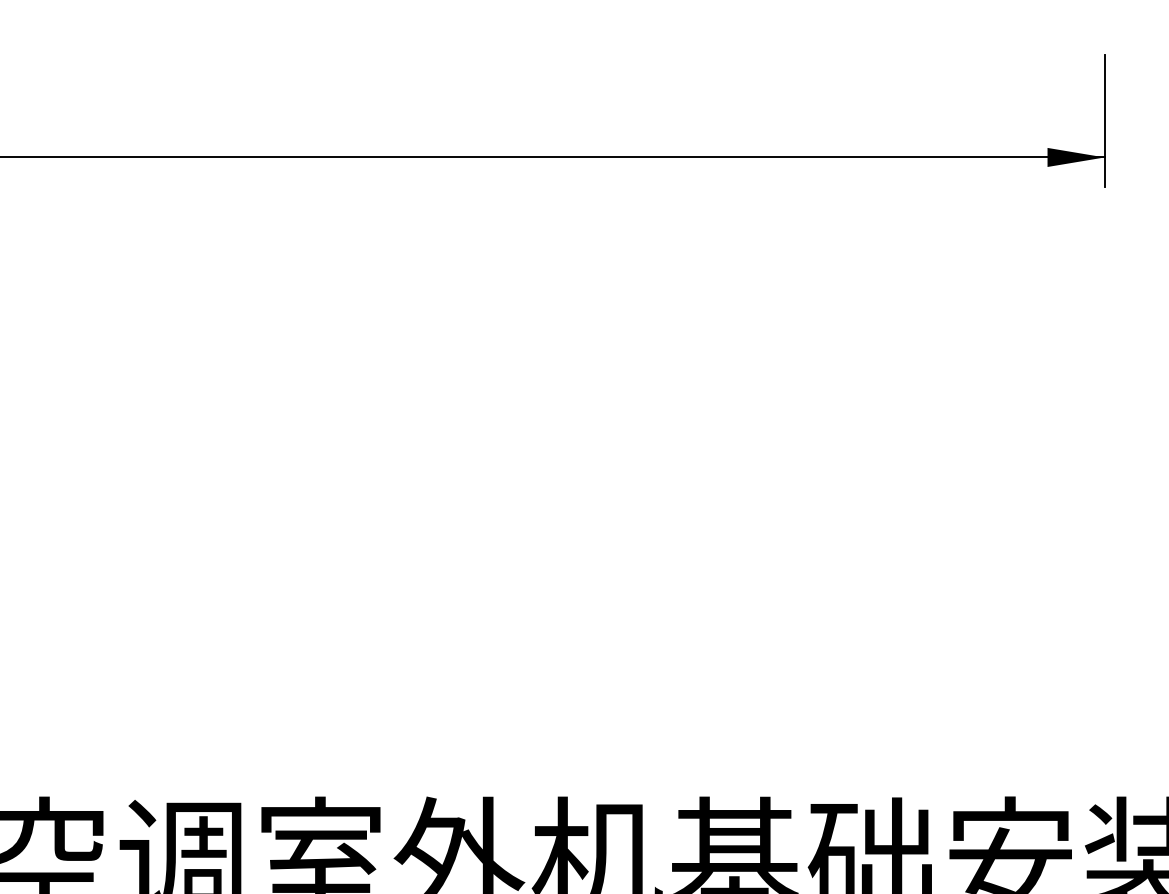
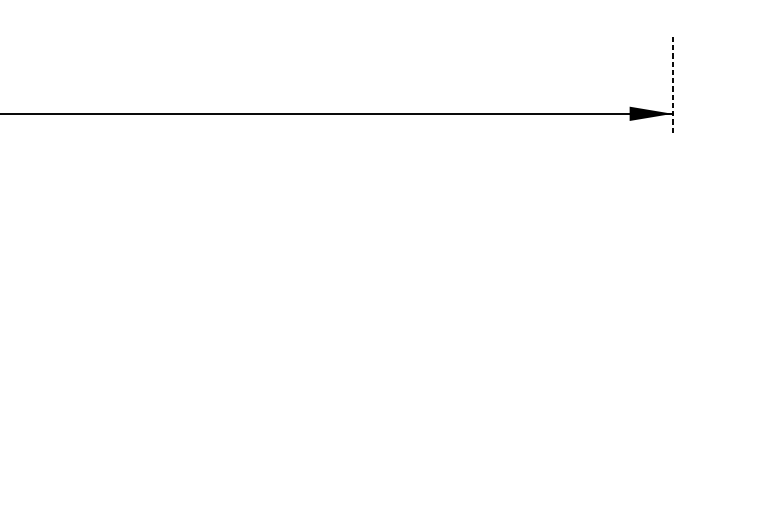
line: (1104, 121) -> (672, 86), solid -> dashed

